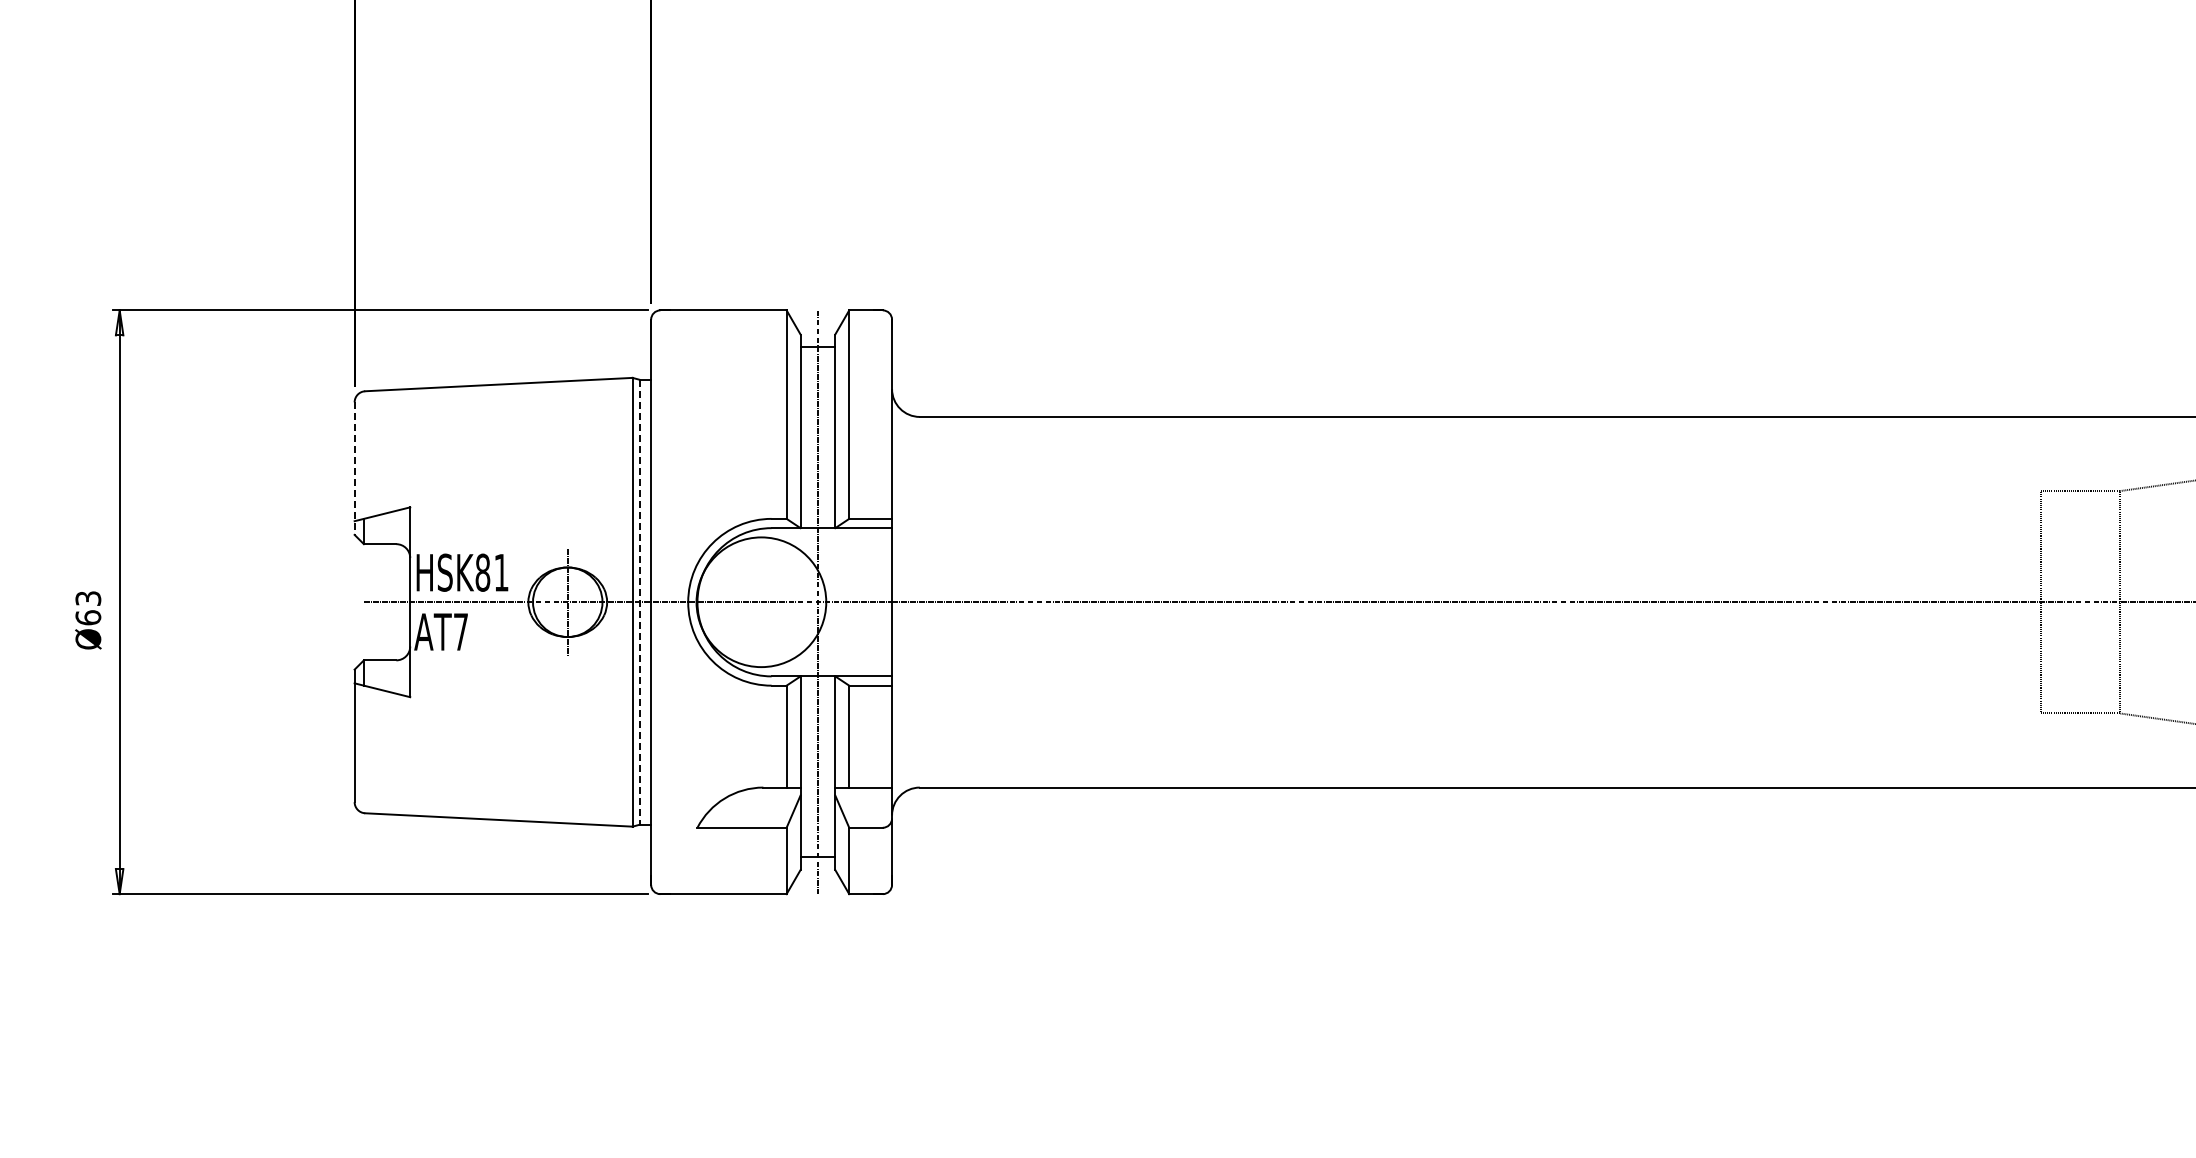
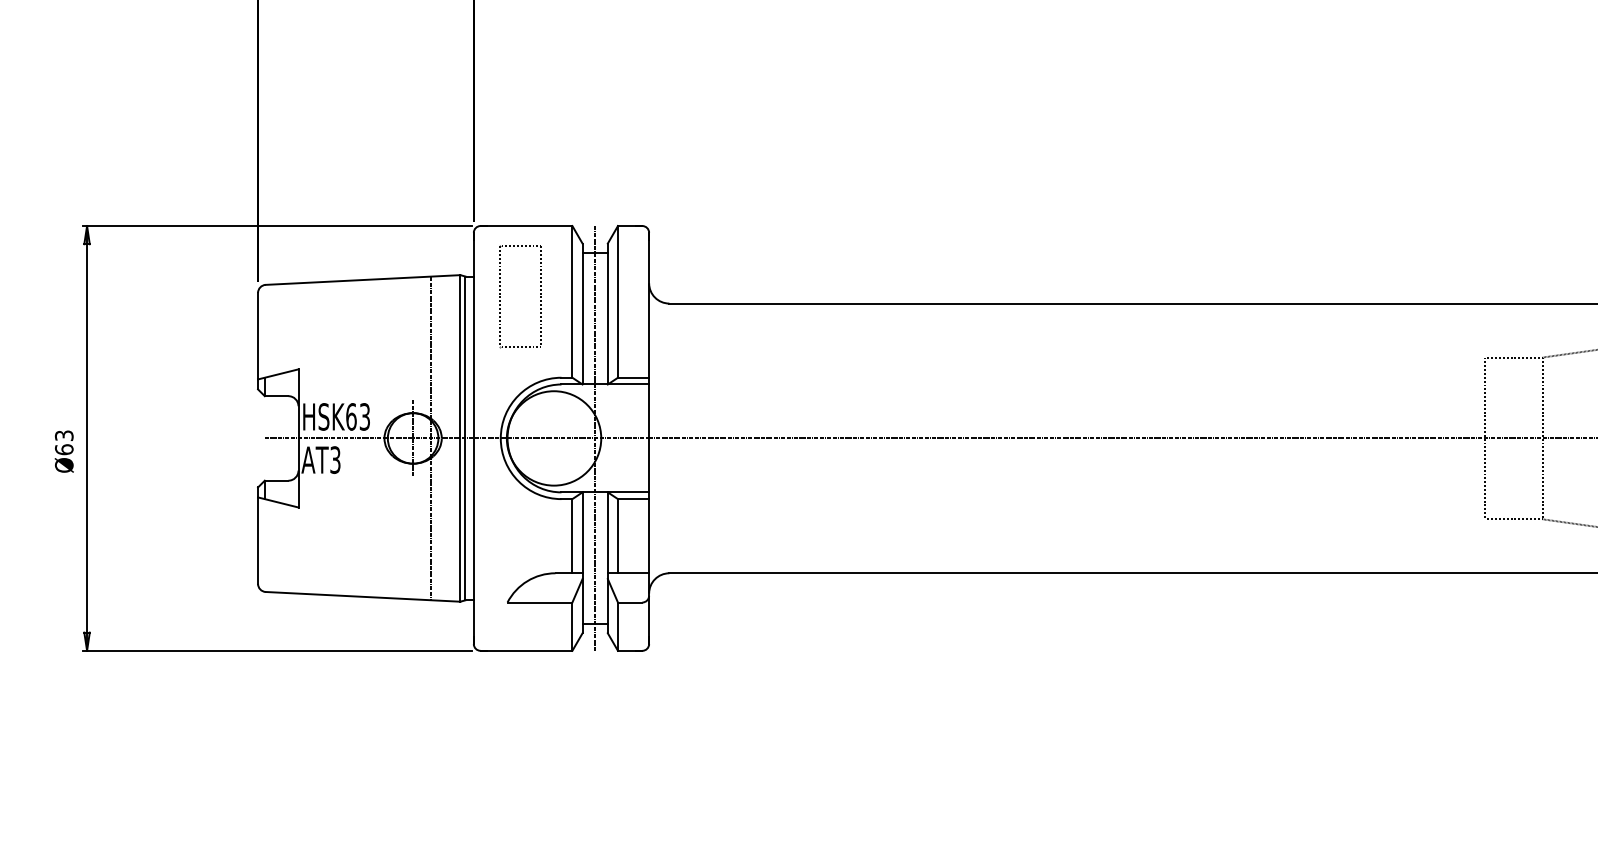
part: (687, 406) -> (500, 295), added
line: (354, 469) -> (257, 341), dashed -> solid
text: (491, 572) -> (357, 416), HSK81 -> HSK63
line: (592, 601) -> (431, 437), added
line: (639, 602) -> (465, 438), dashed -> solid
text: (460, 631) -> (335, 459), AT7 -> AT3

